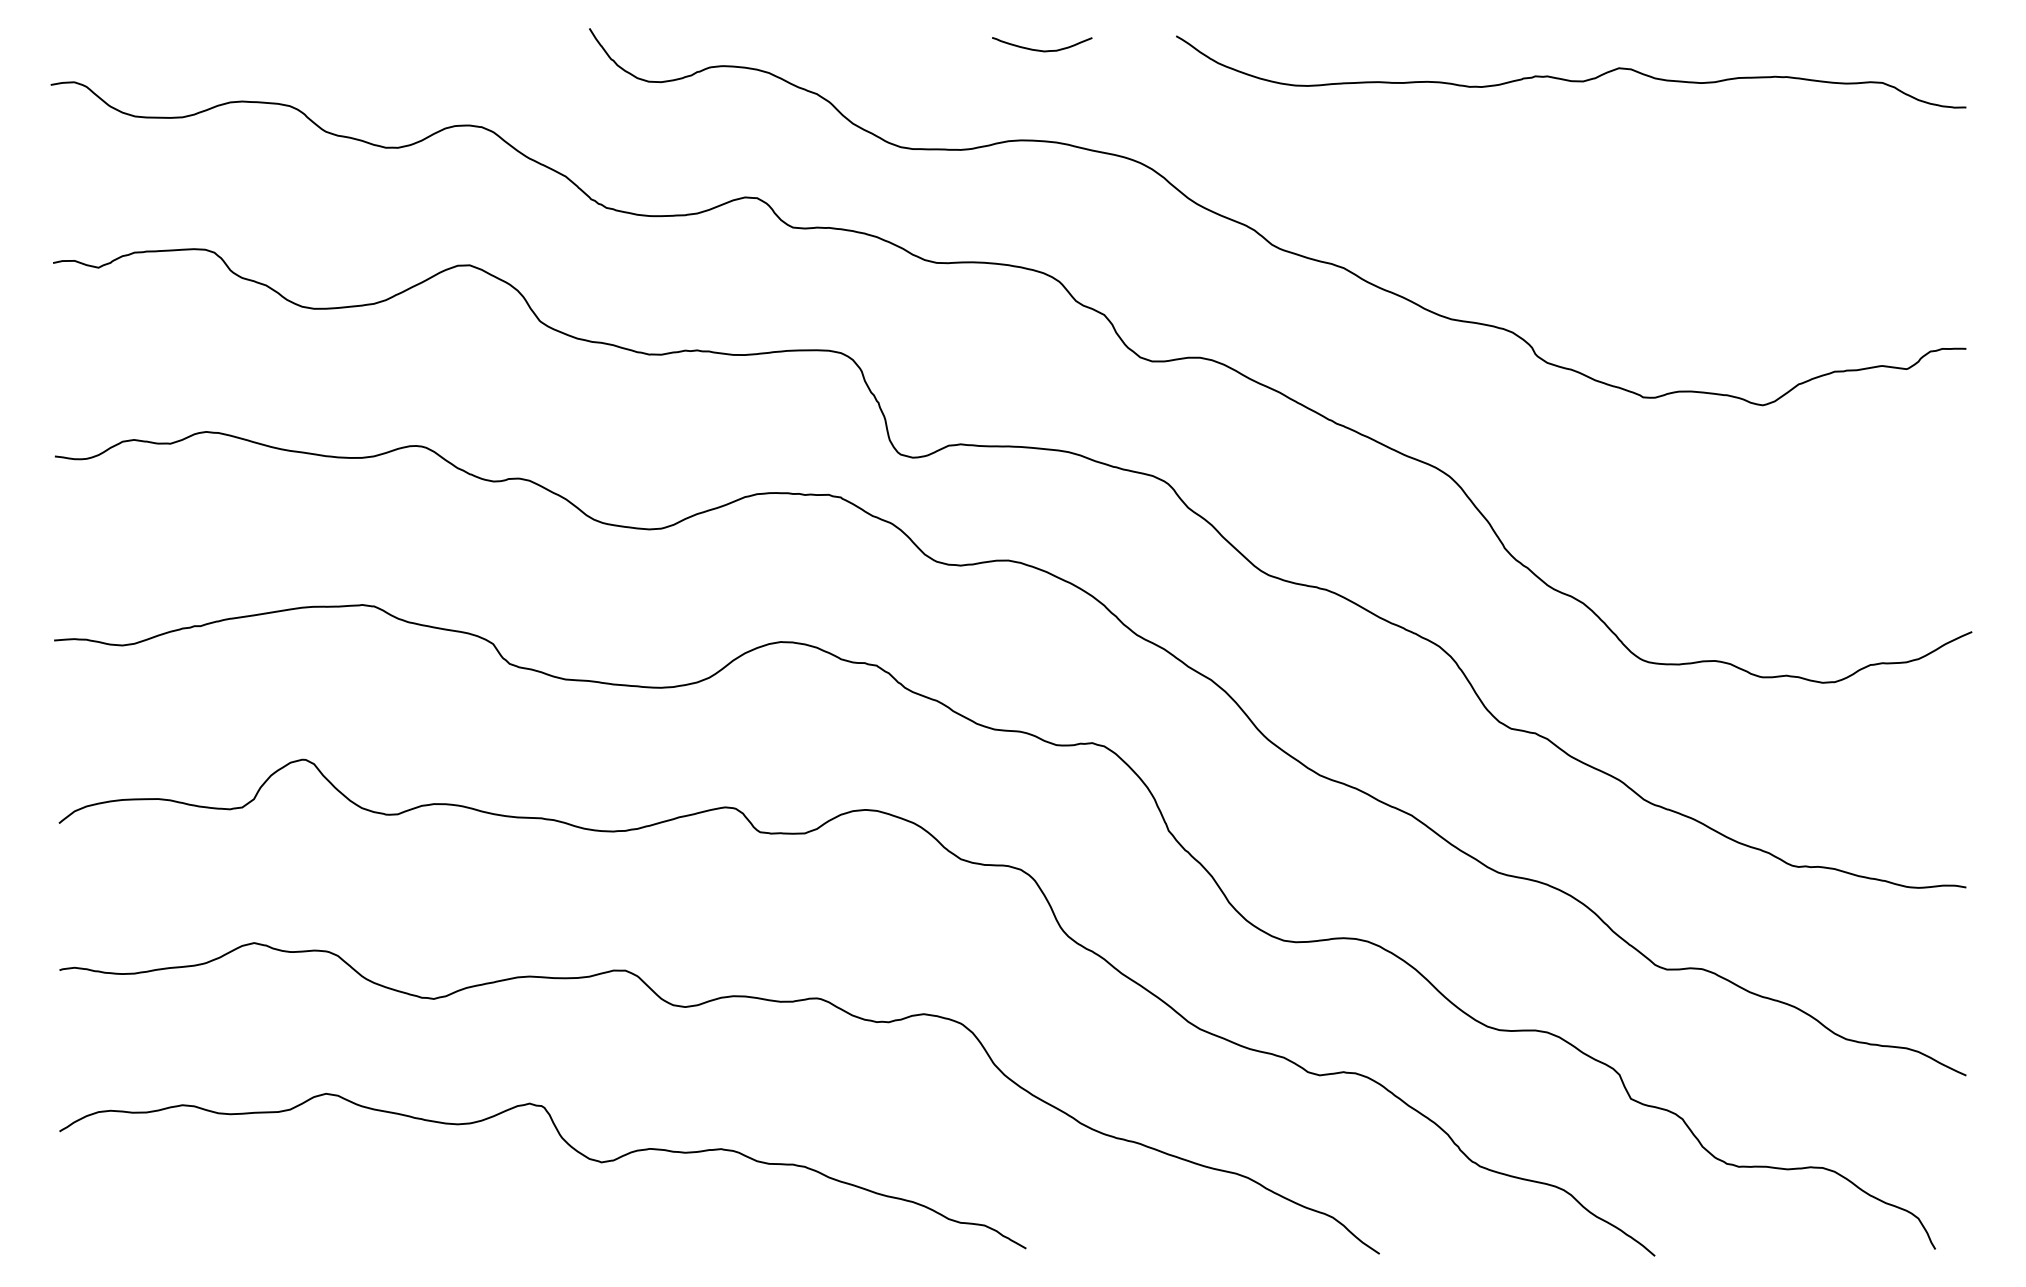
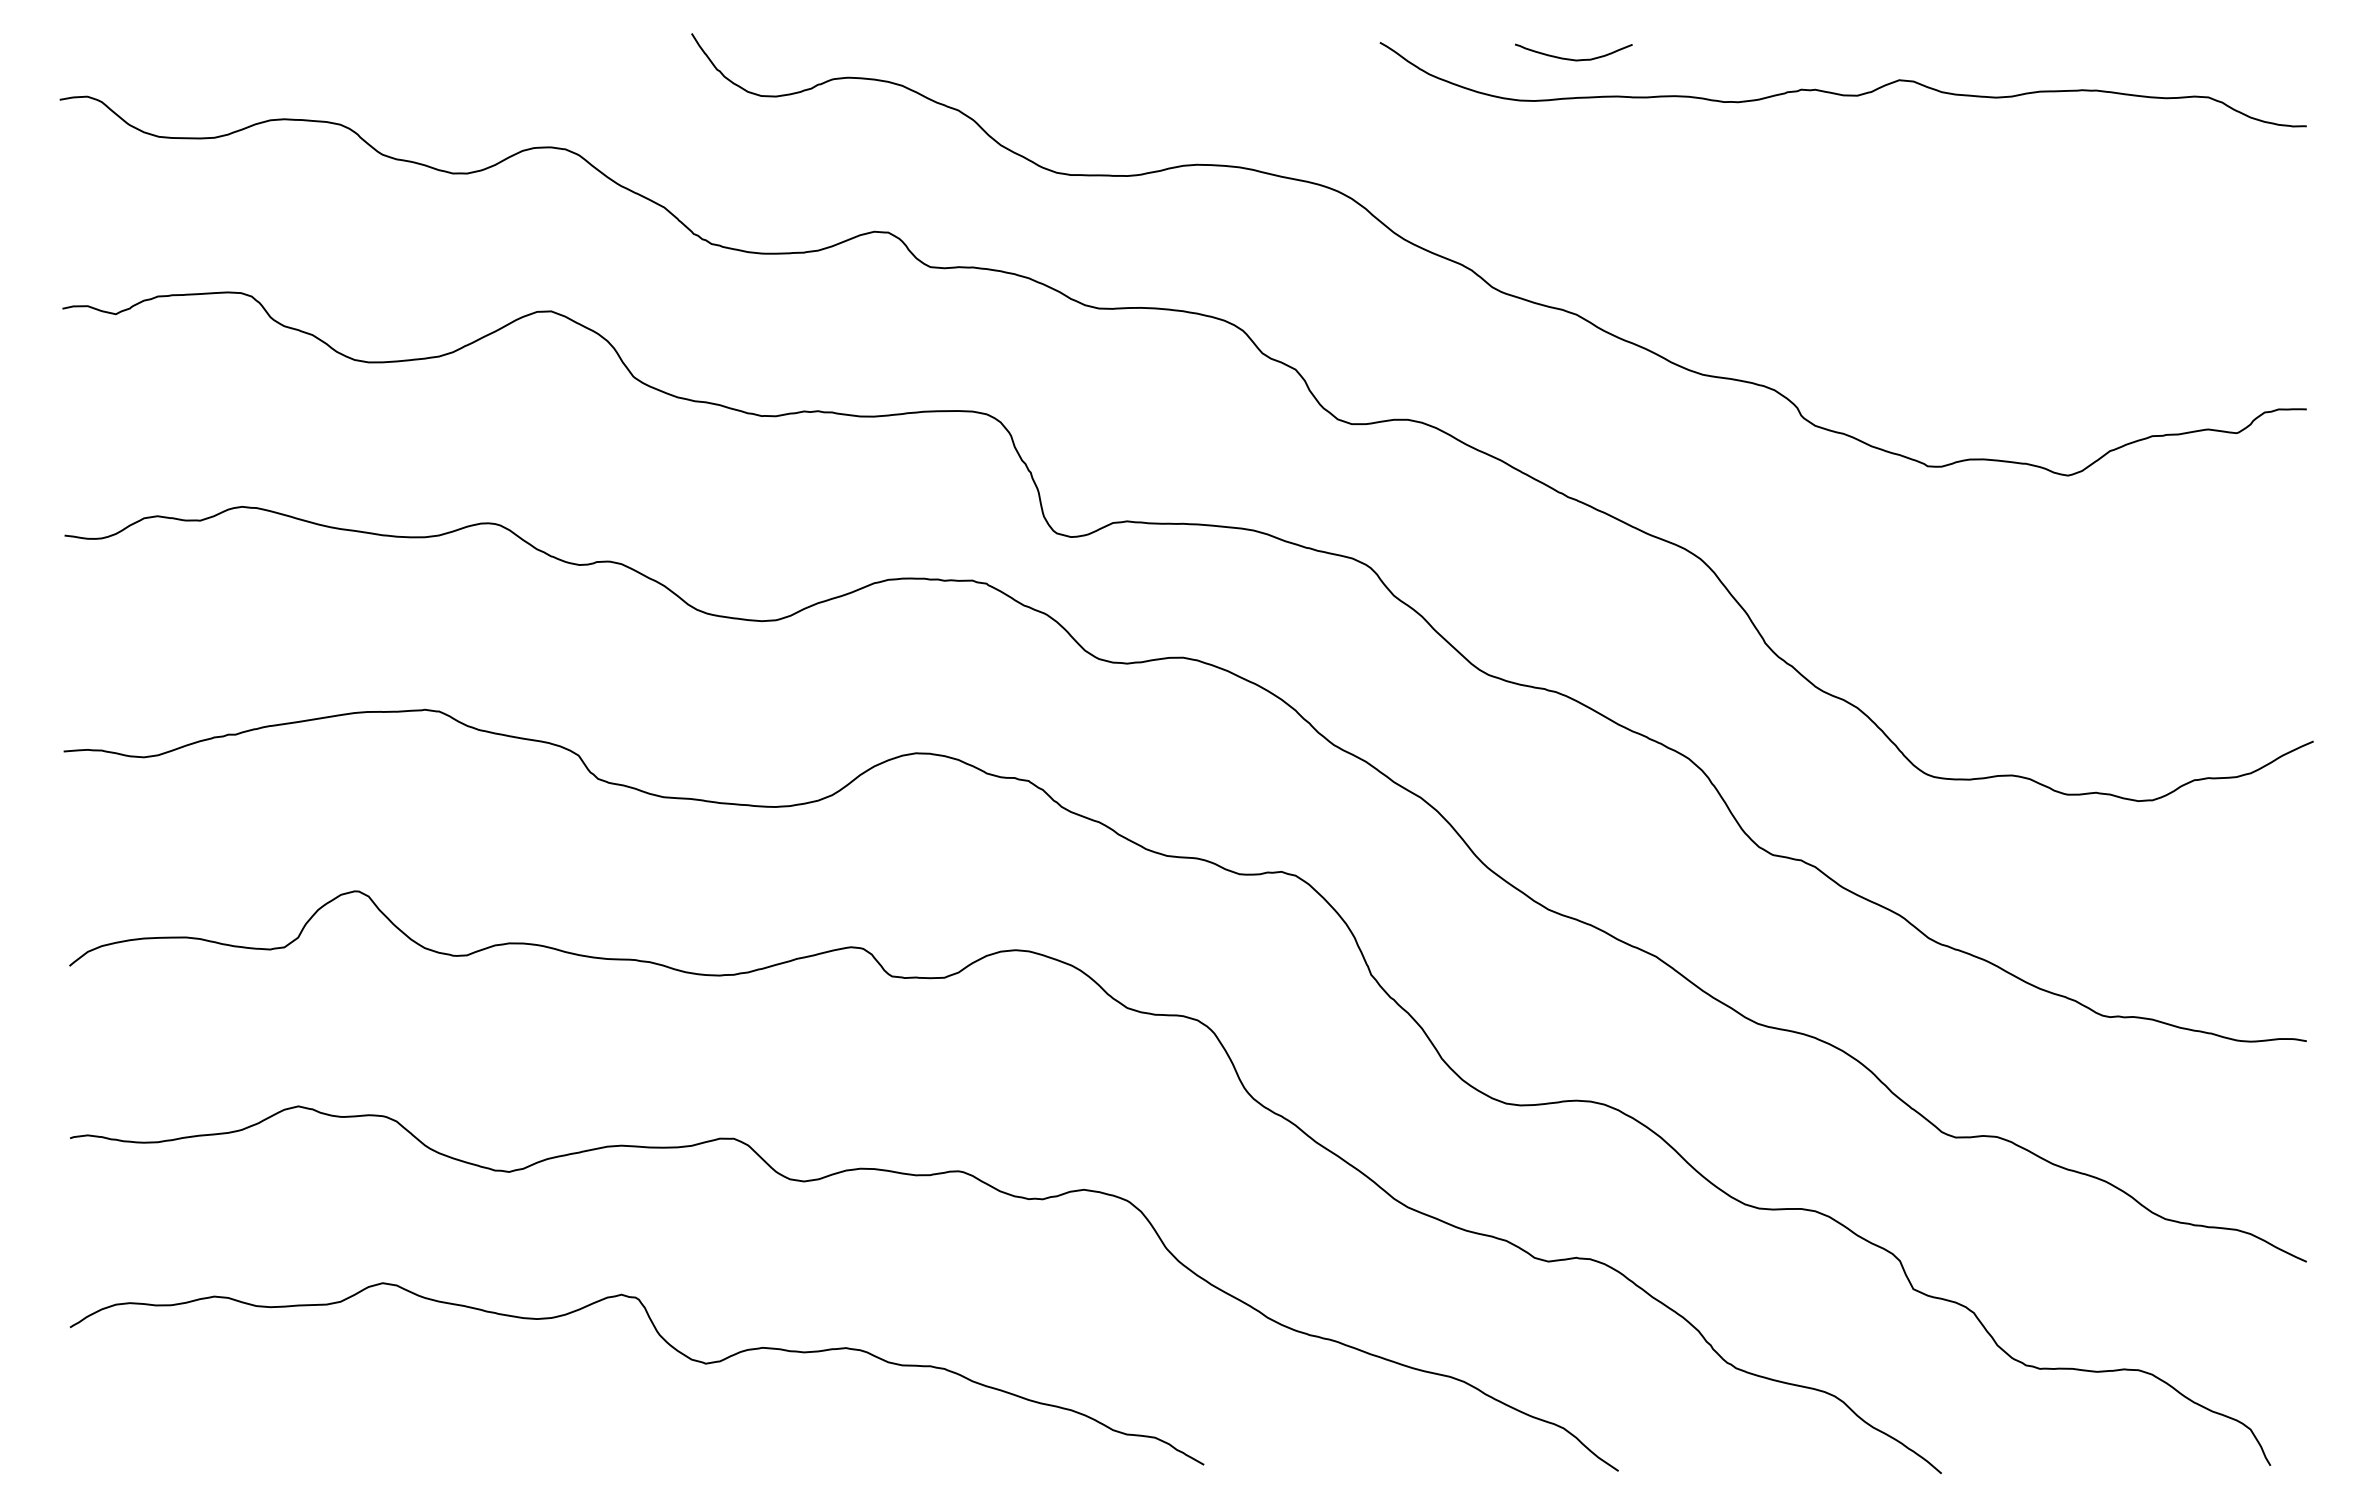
curve: (1039, 49) -> (1570, 58), moved

